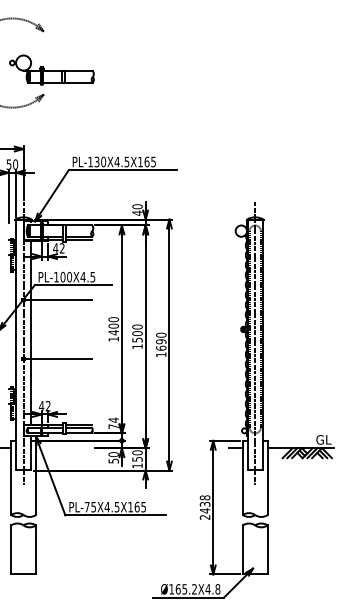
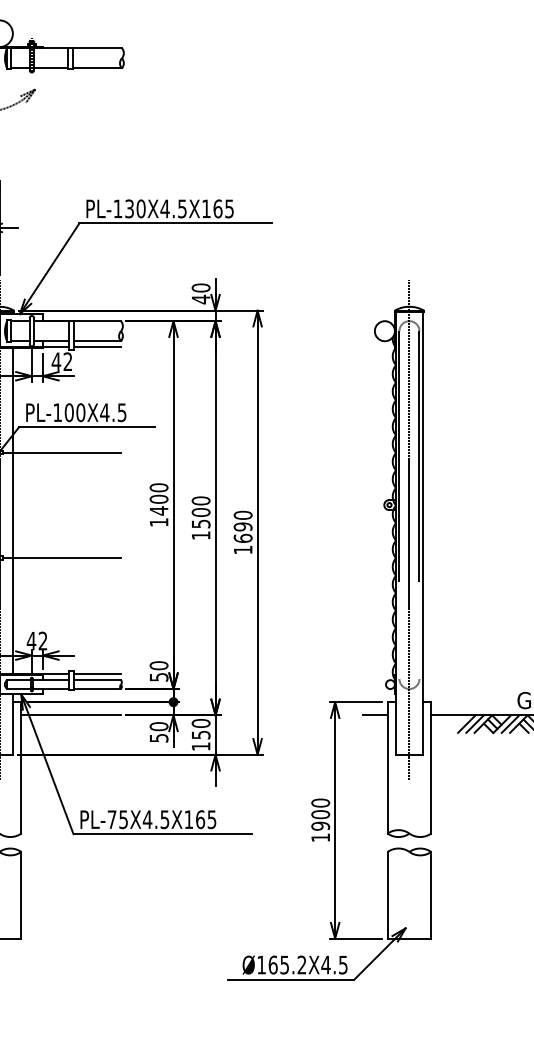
text: (113, 423) -> (158, 671), 74 -> 50
line: (63, 448) -> (70, 715), added
text: (204, 507) -> (319, 820), 2438 -> 1900
text: (217, 589) -> (342, 965), Ø165.2X4.8 -> Ø165.2X4.5

